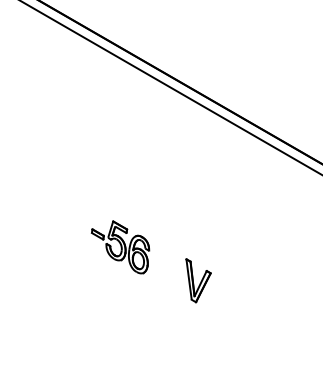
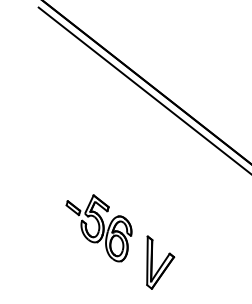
part: (120, 247) -> (97, 227), size x1.43
part: (198, 280) -> (158, 263), size x1.43

